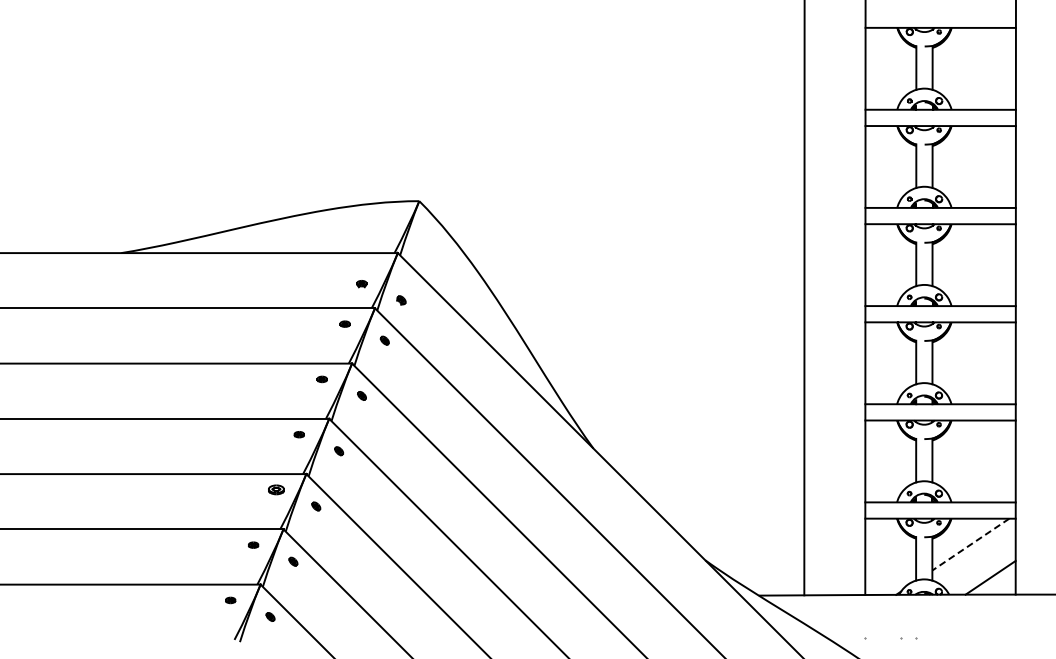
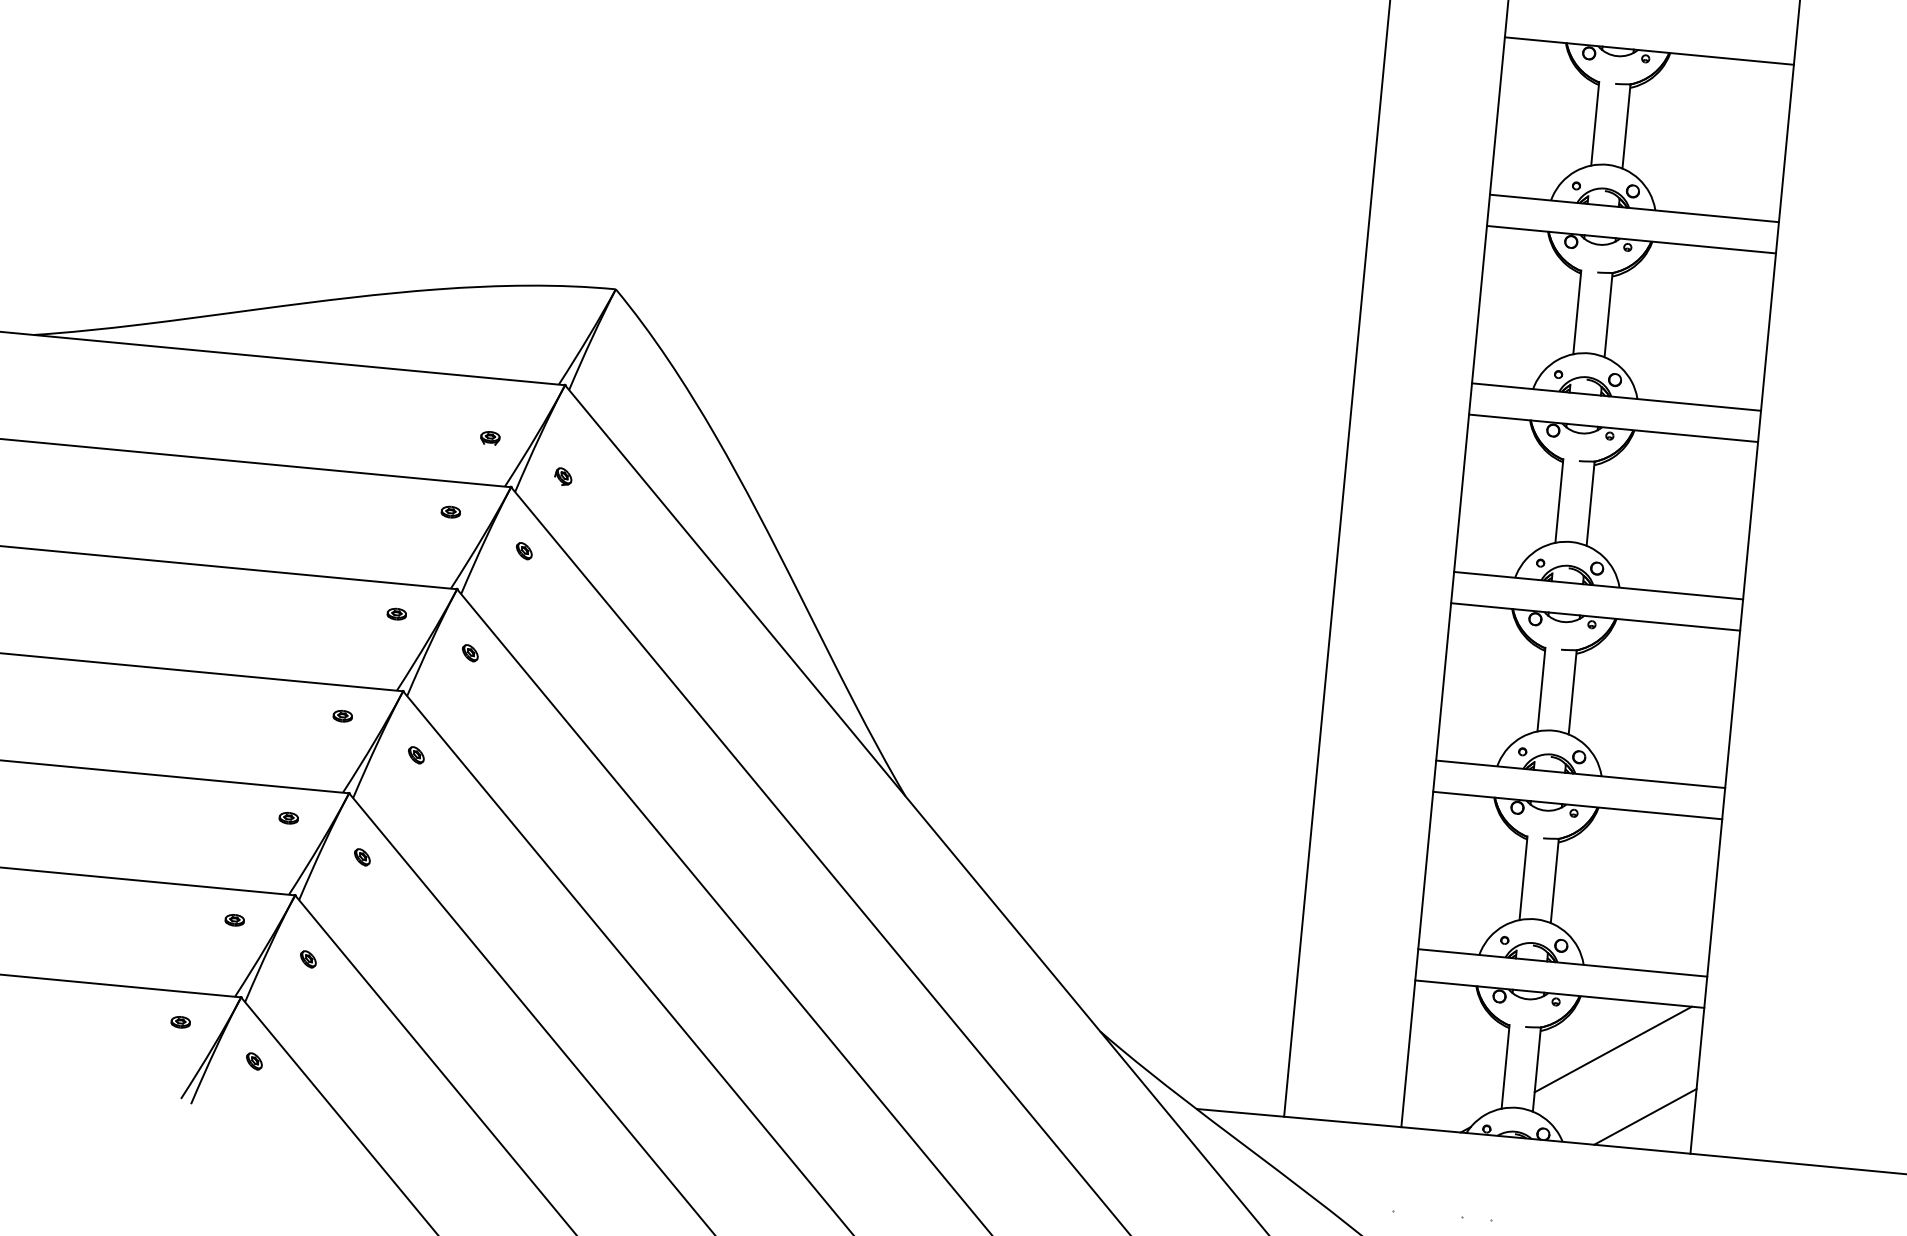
part: (276, 489) -> (289, 817), size x0.62
line: (970, 544) -> (1612, 1049), dashed -> solid

